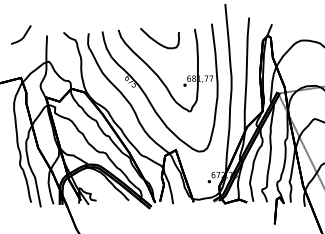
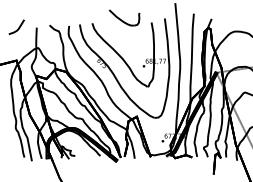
part: (159, 37) -> (124, 17), moved

